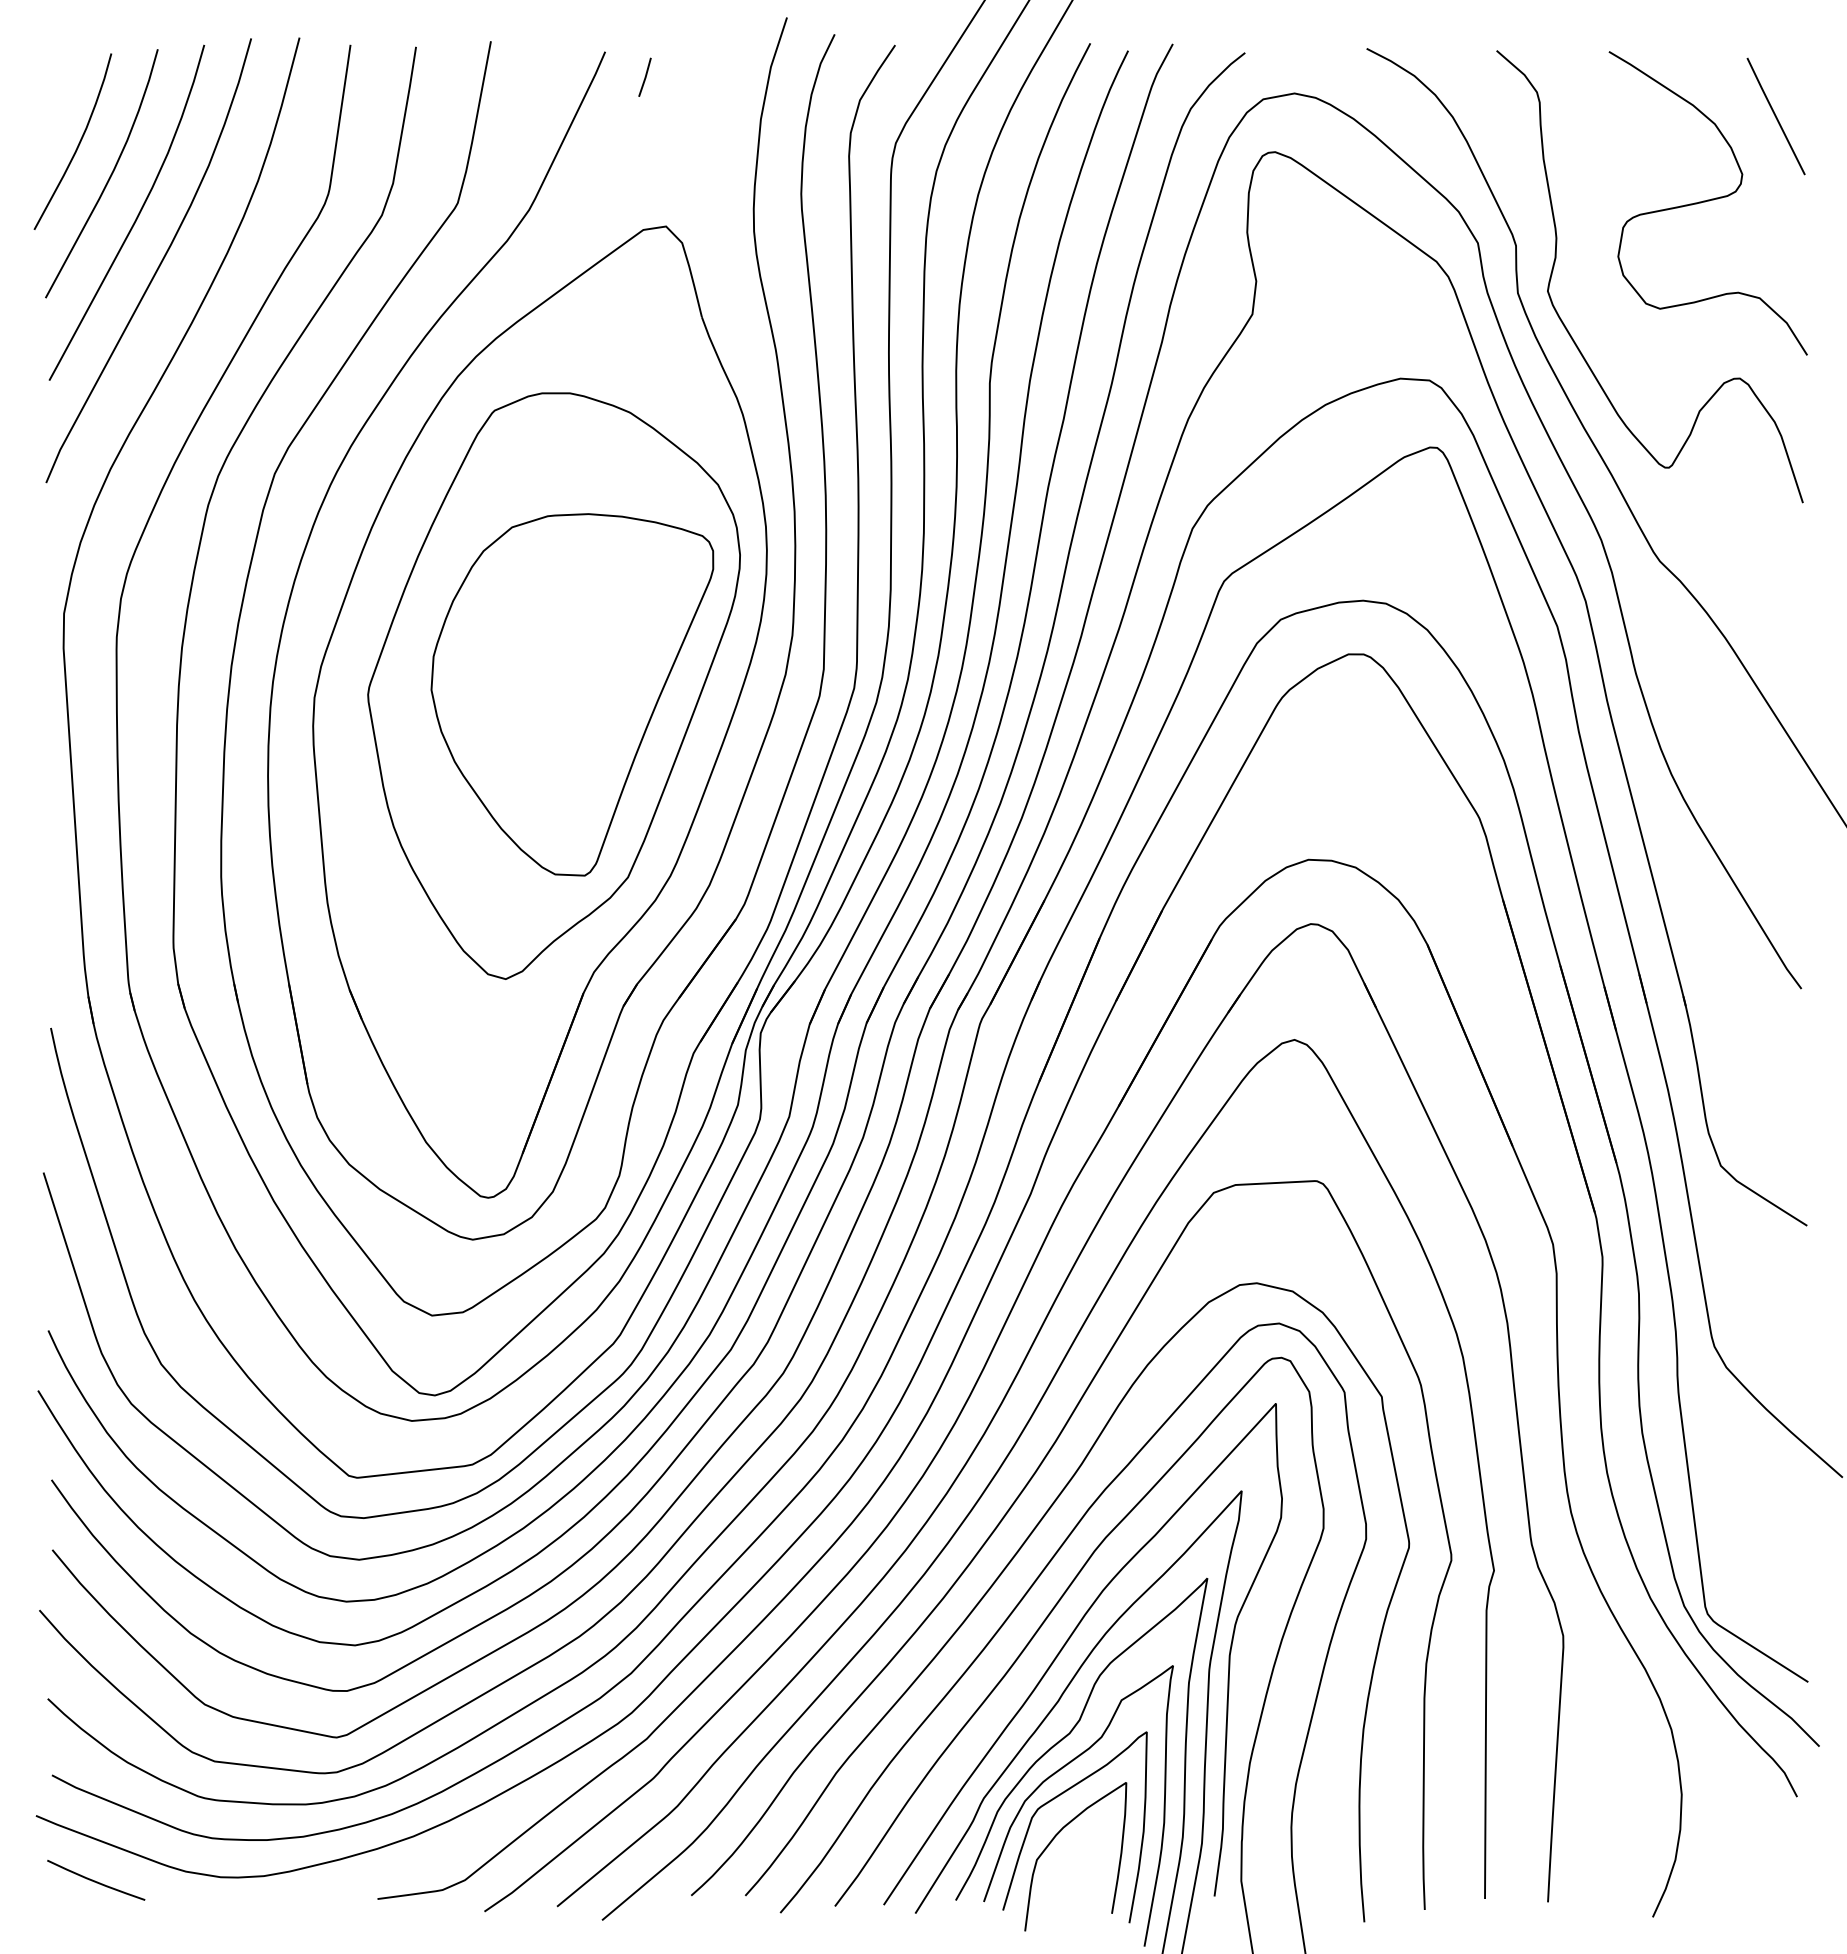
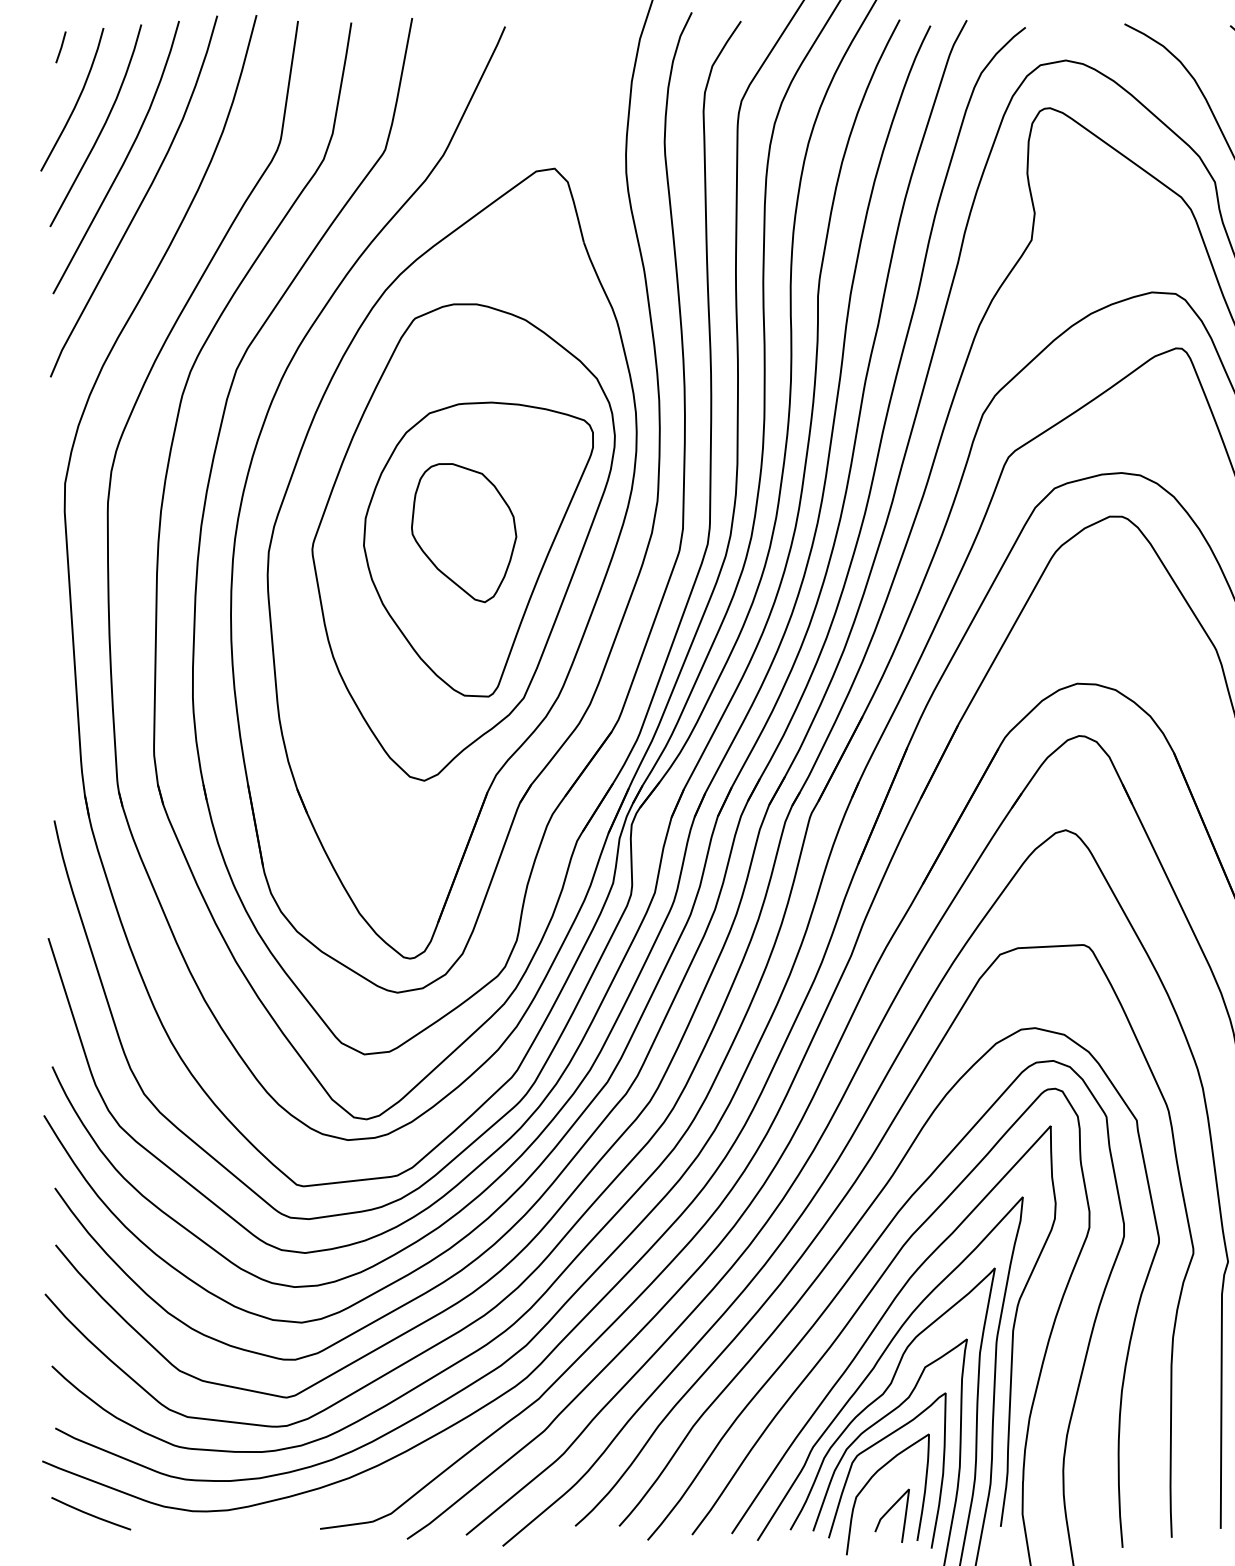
line: (644, 76) -> (60, 46), moved
part: (554, 674) -> (463, 533), added
curve: (1076, 1878) -> (888, 1512), added

